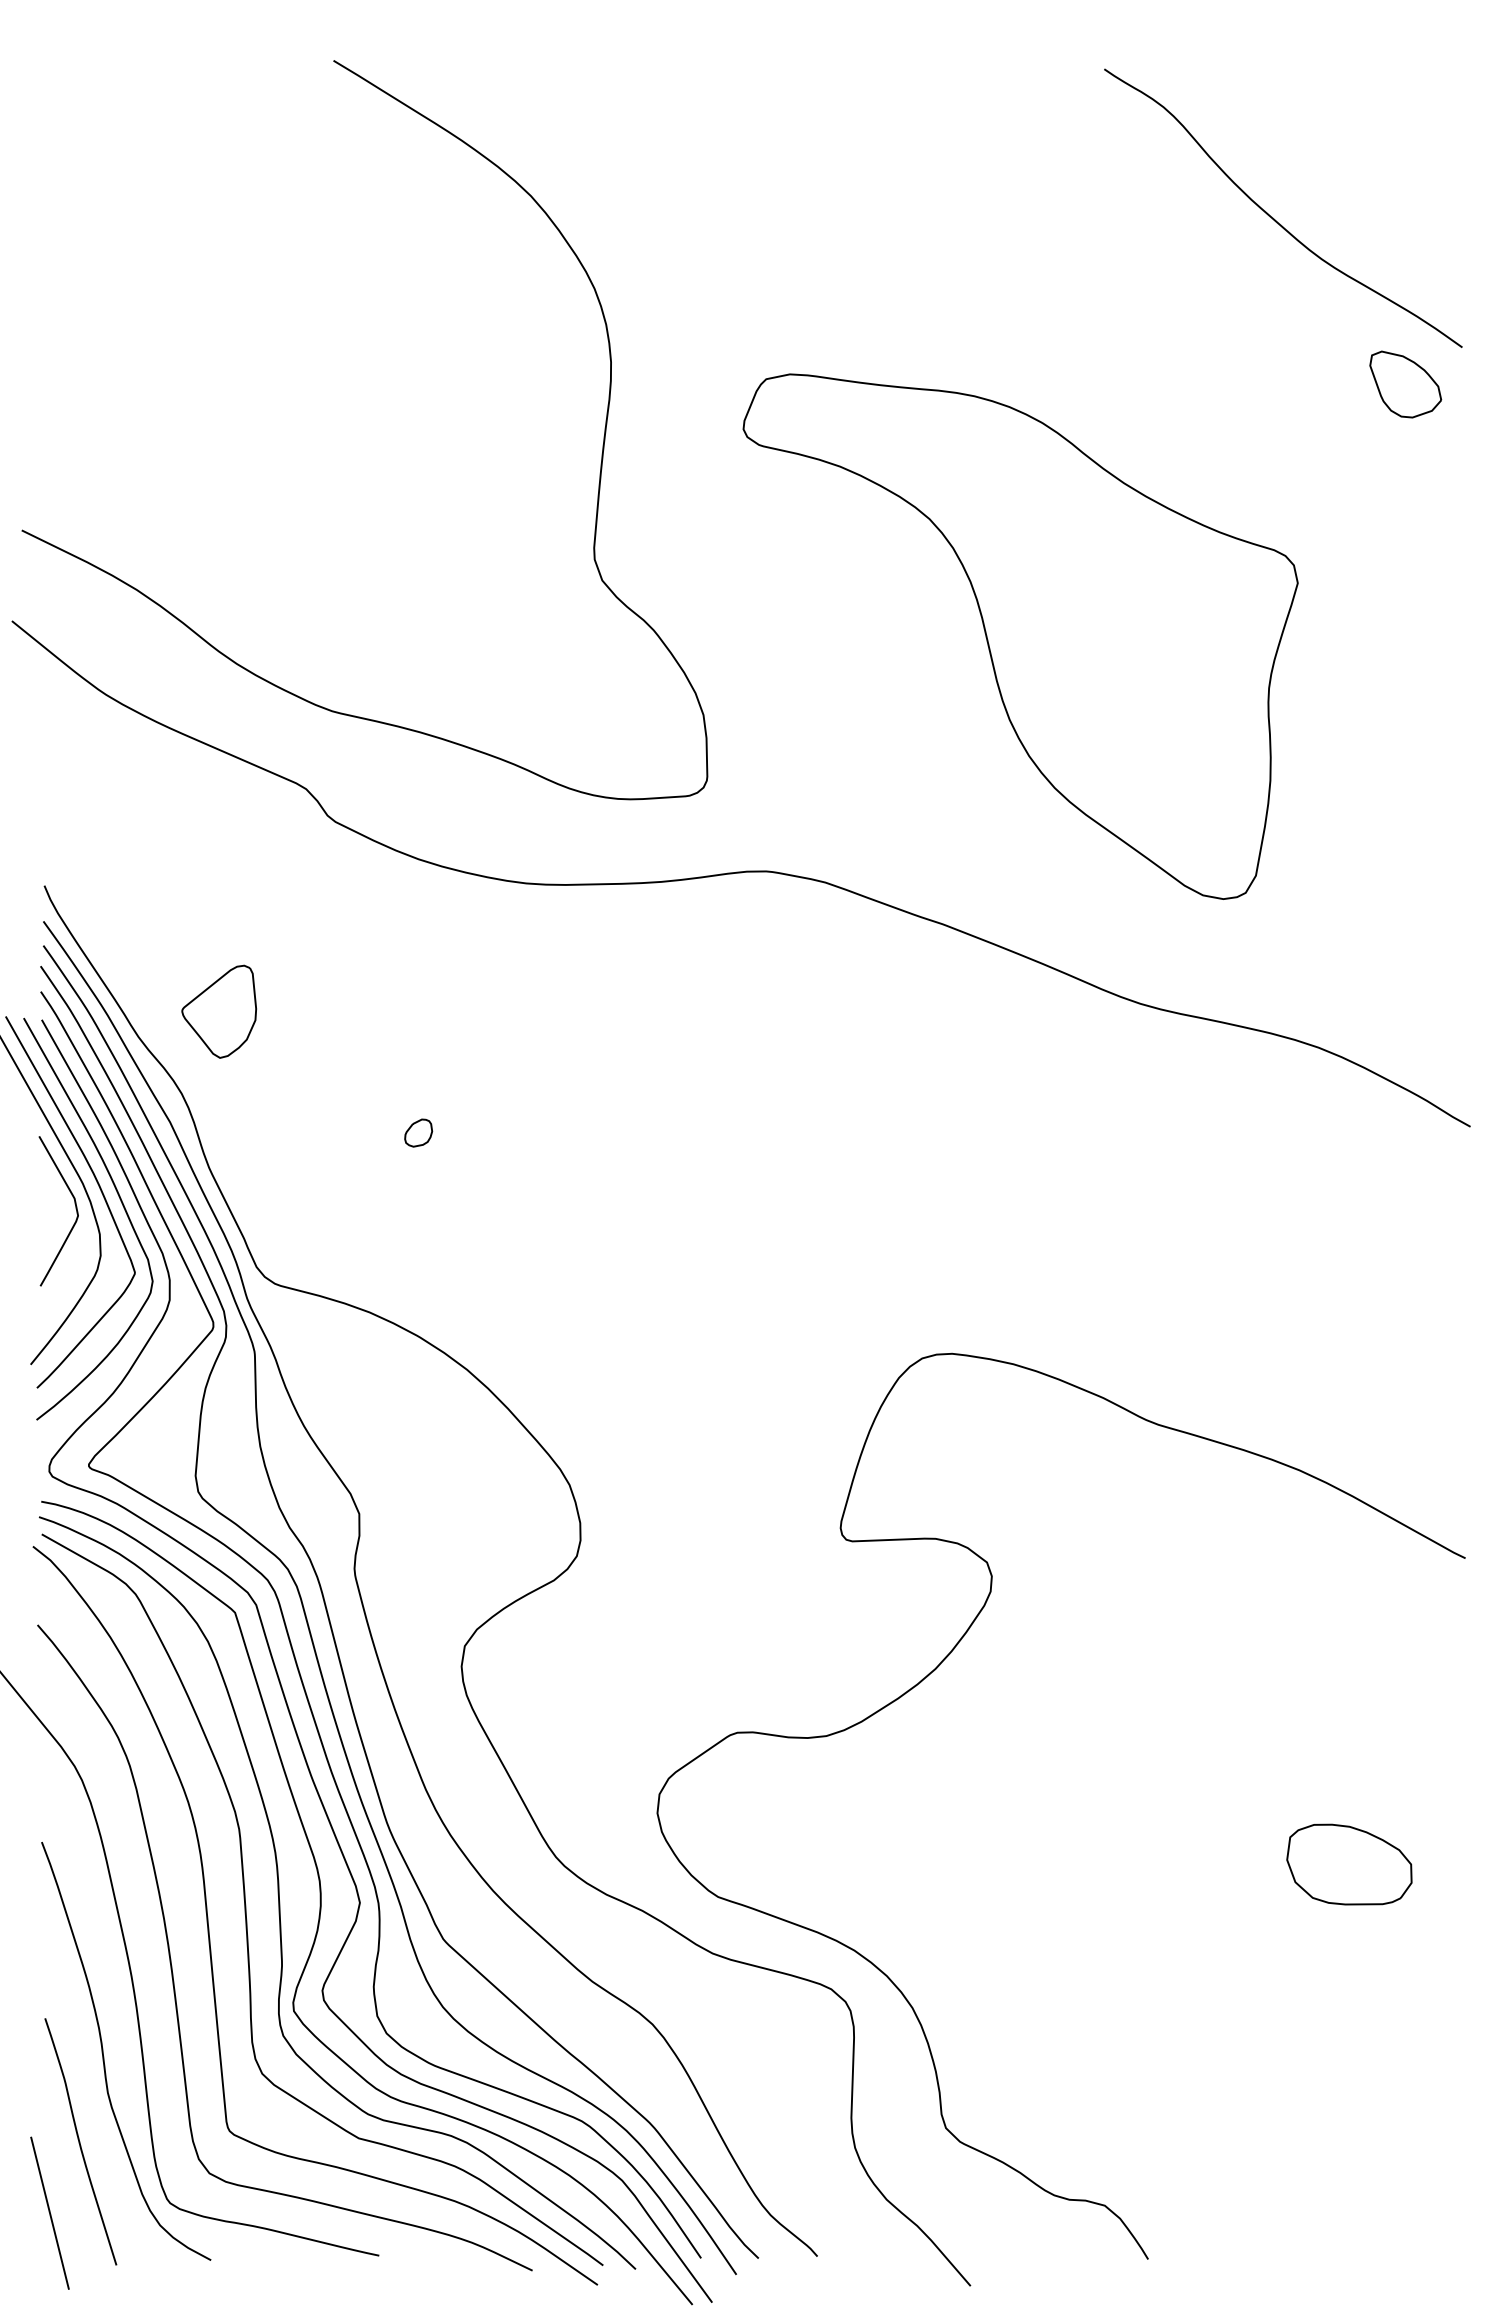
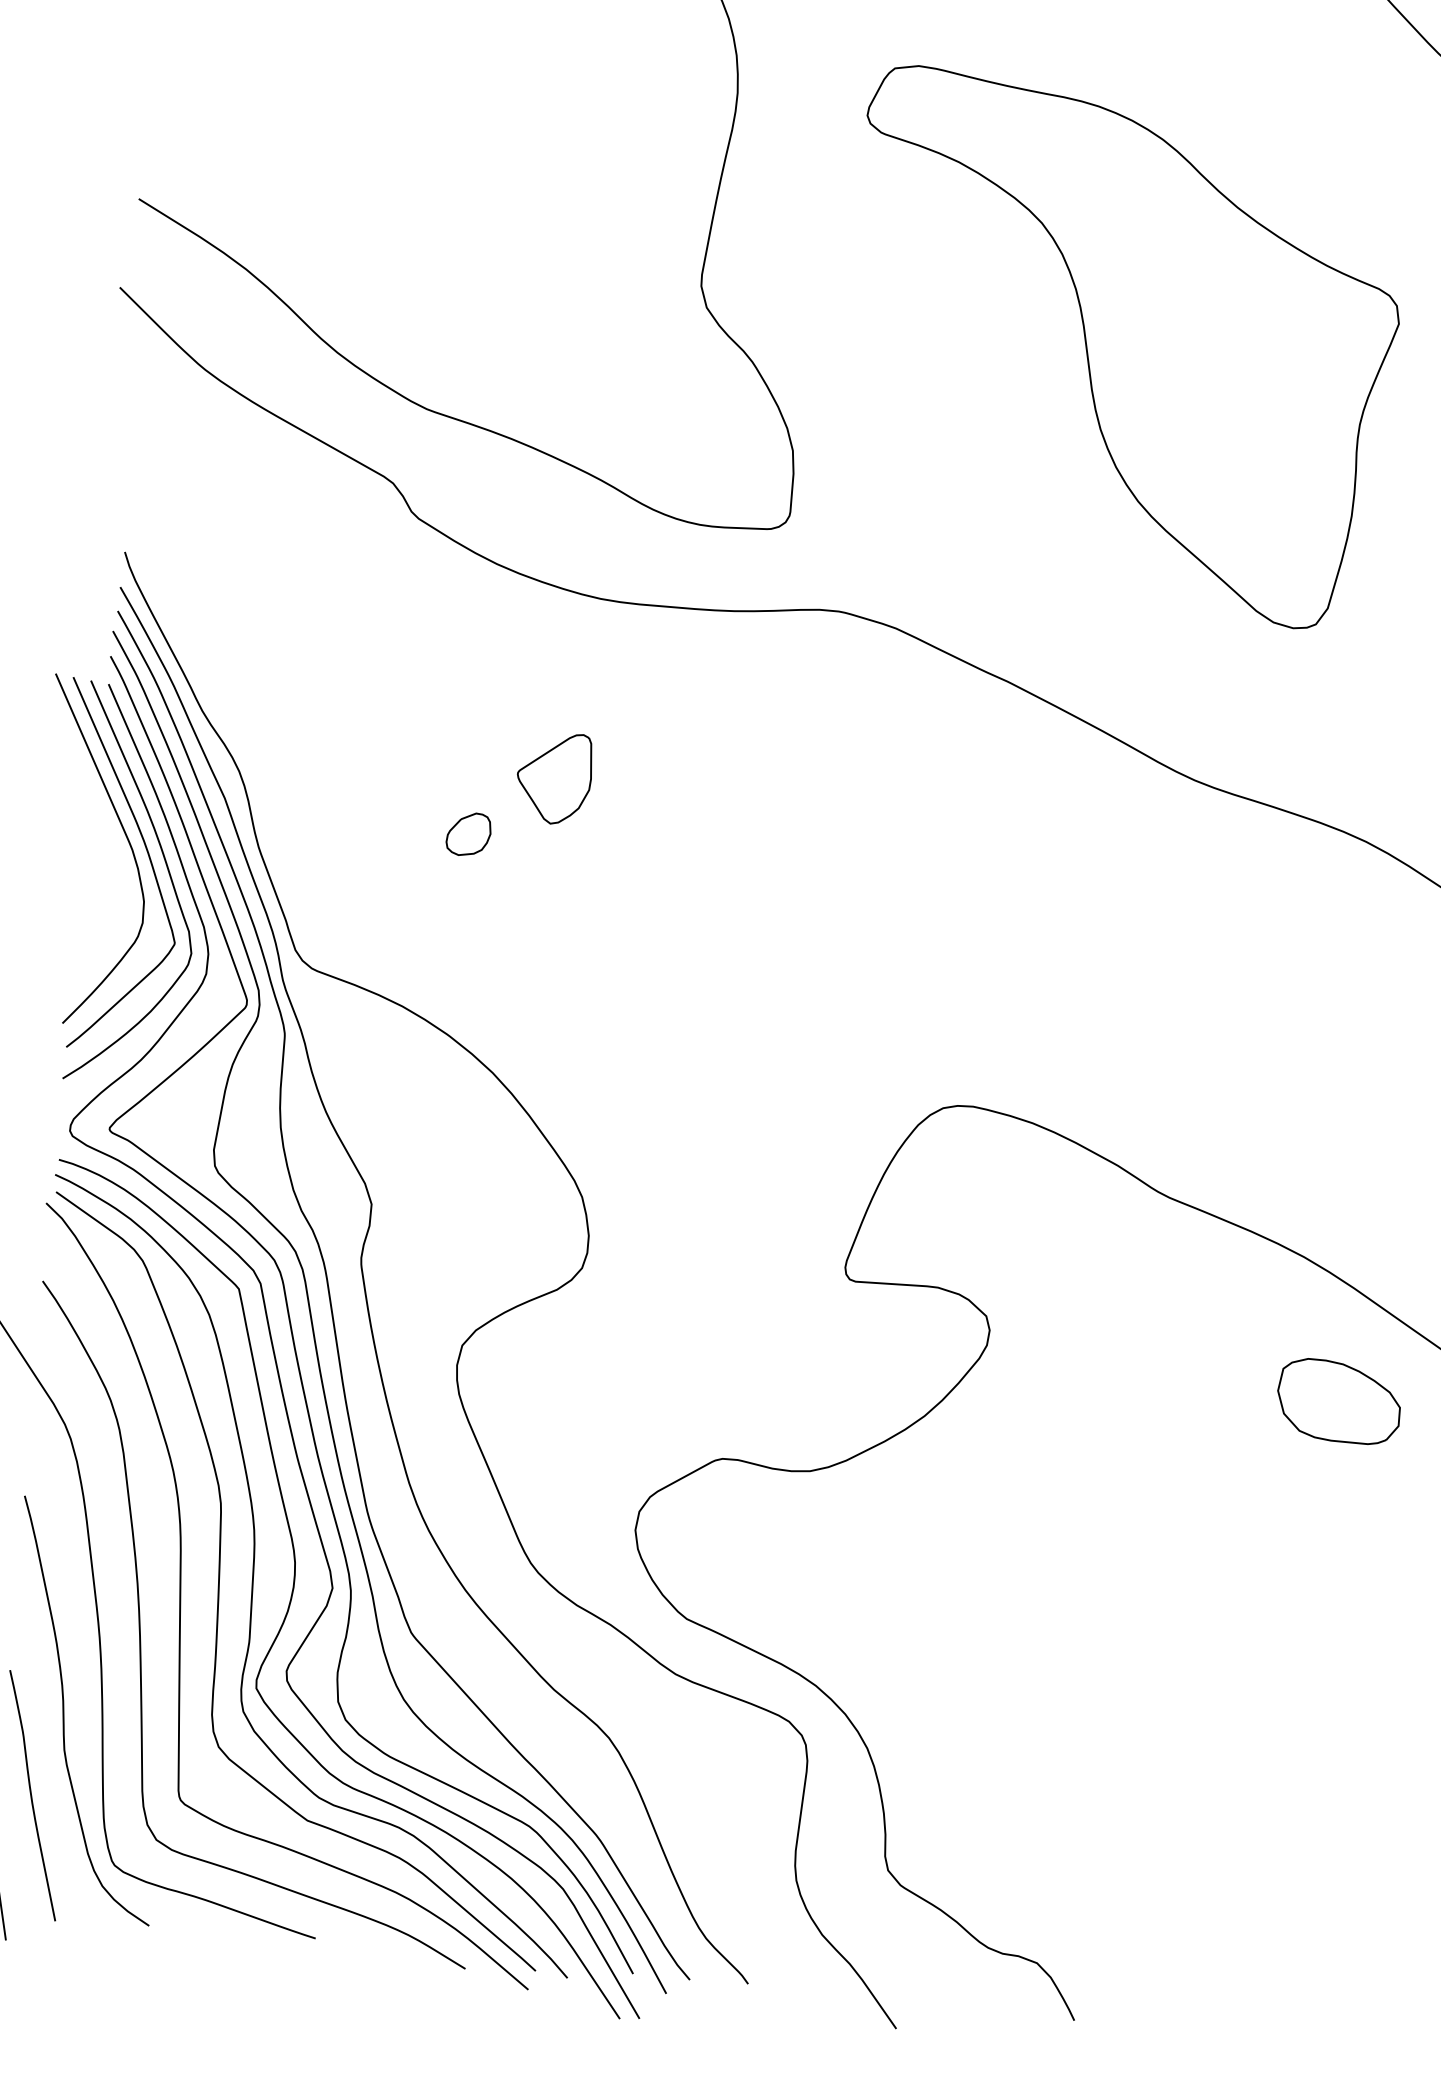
part: (1020, 636) -> (1119, 348), moved
part: (219, 1011) -> (554, 777), moved
part: (418, 1132) -> (468, 833), size x1.6
curve: (75, 1208) -> (122, 873), removed
part: (1349, 1864) -> (1339, 1401), moved

